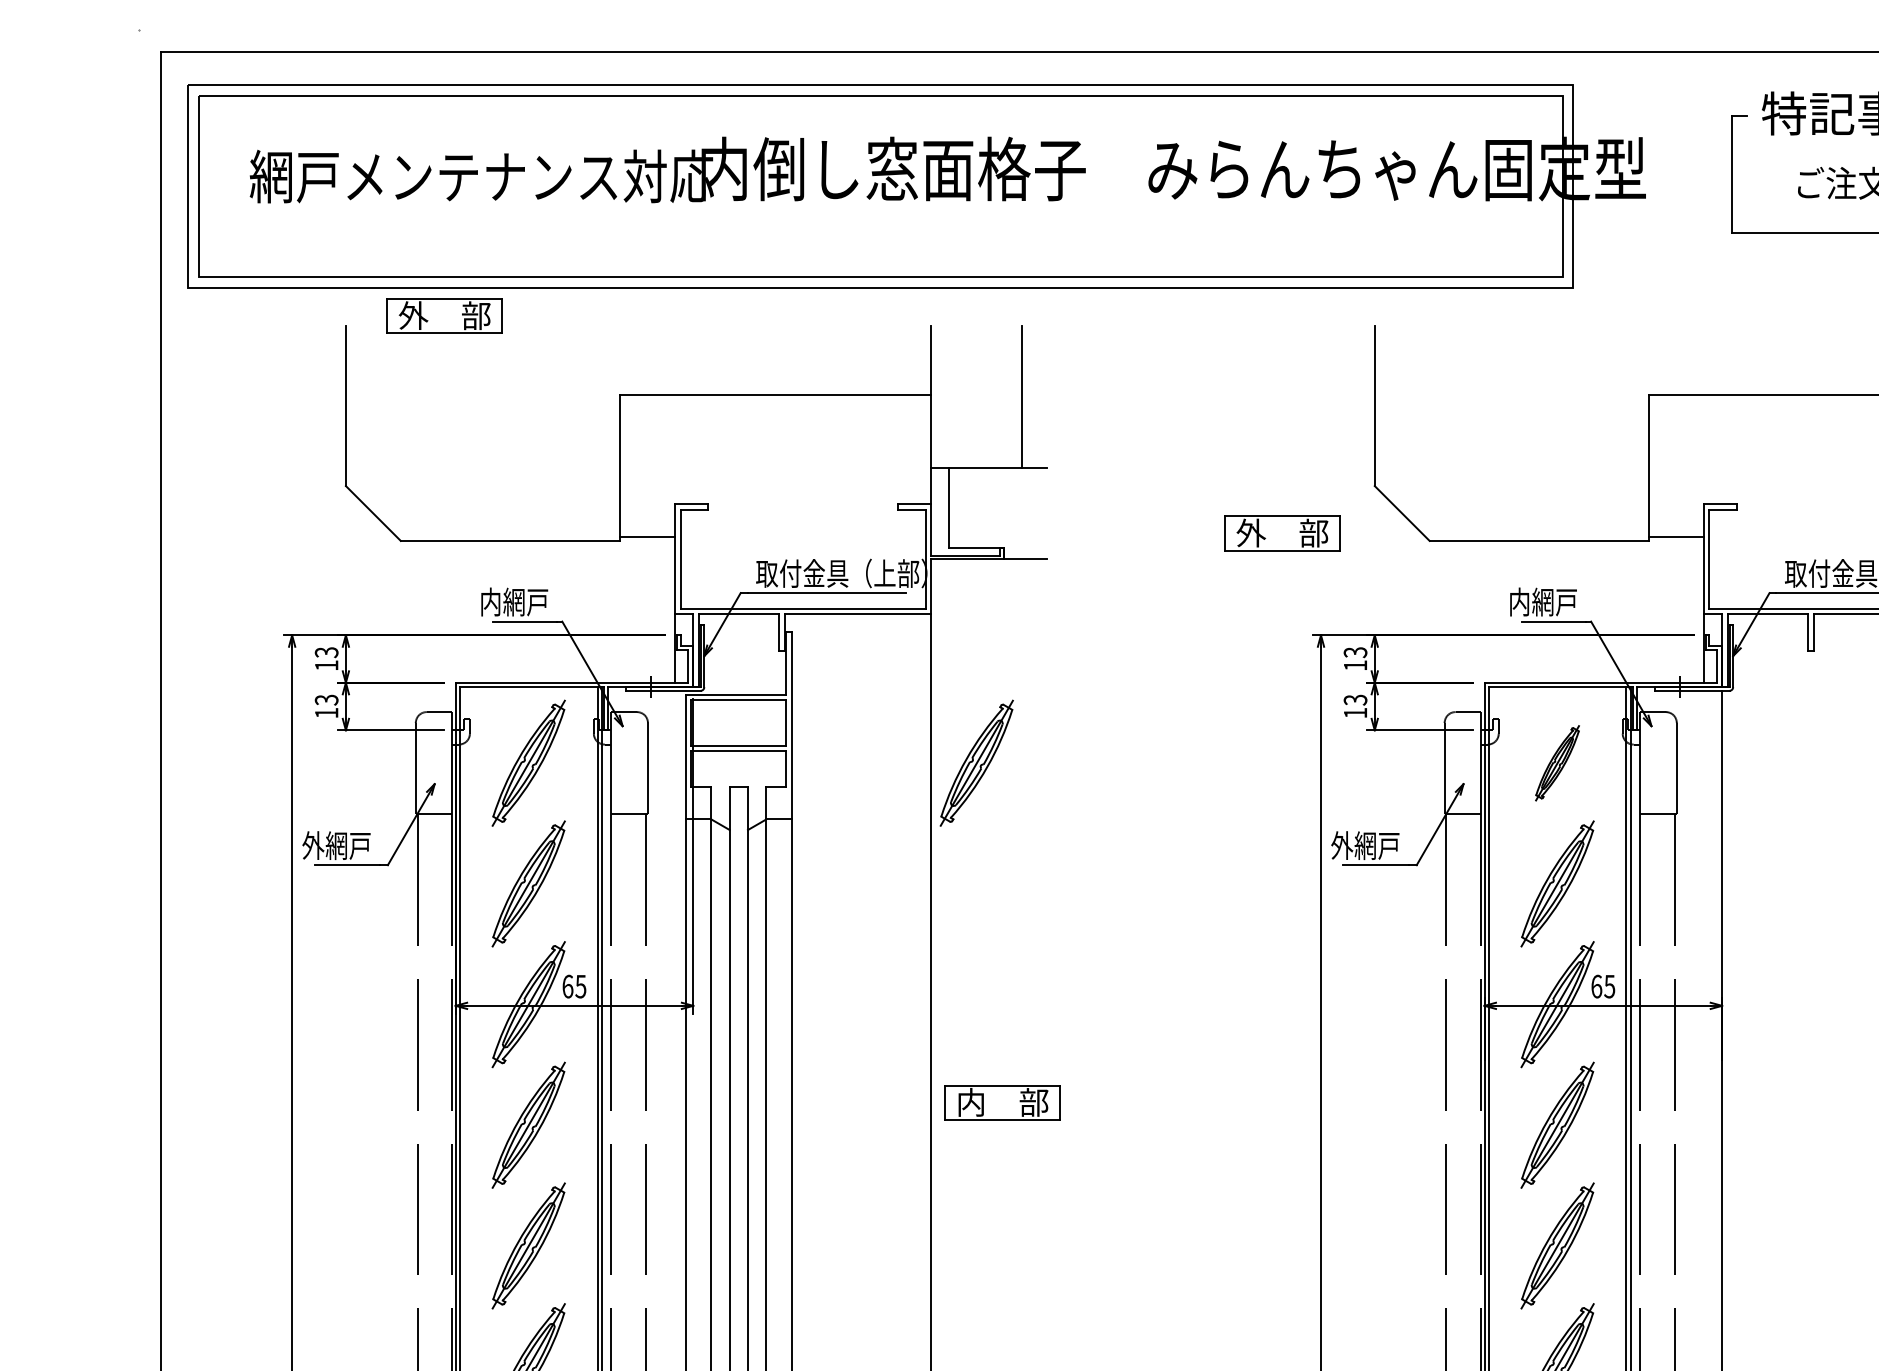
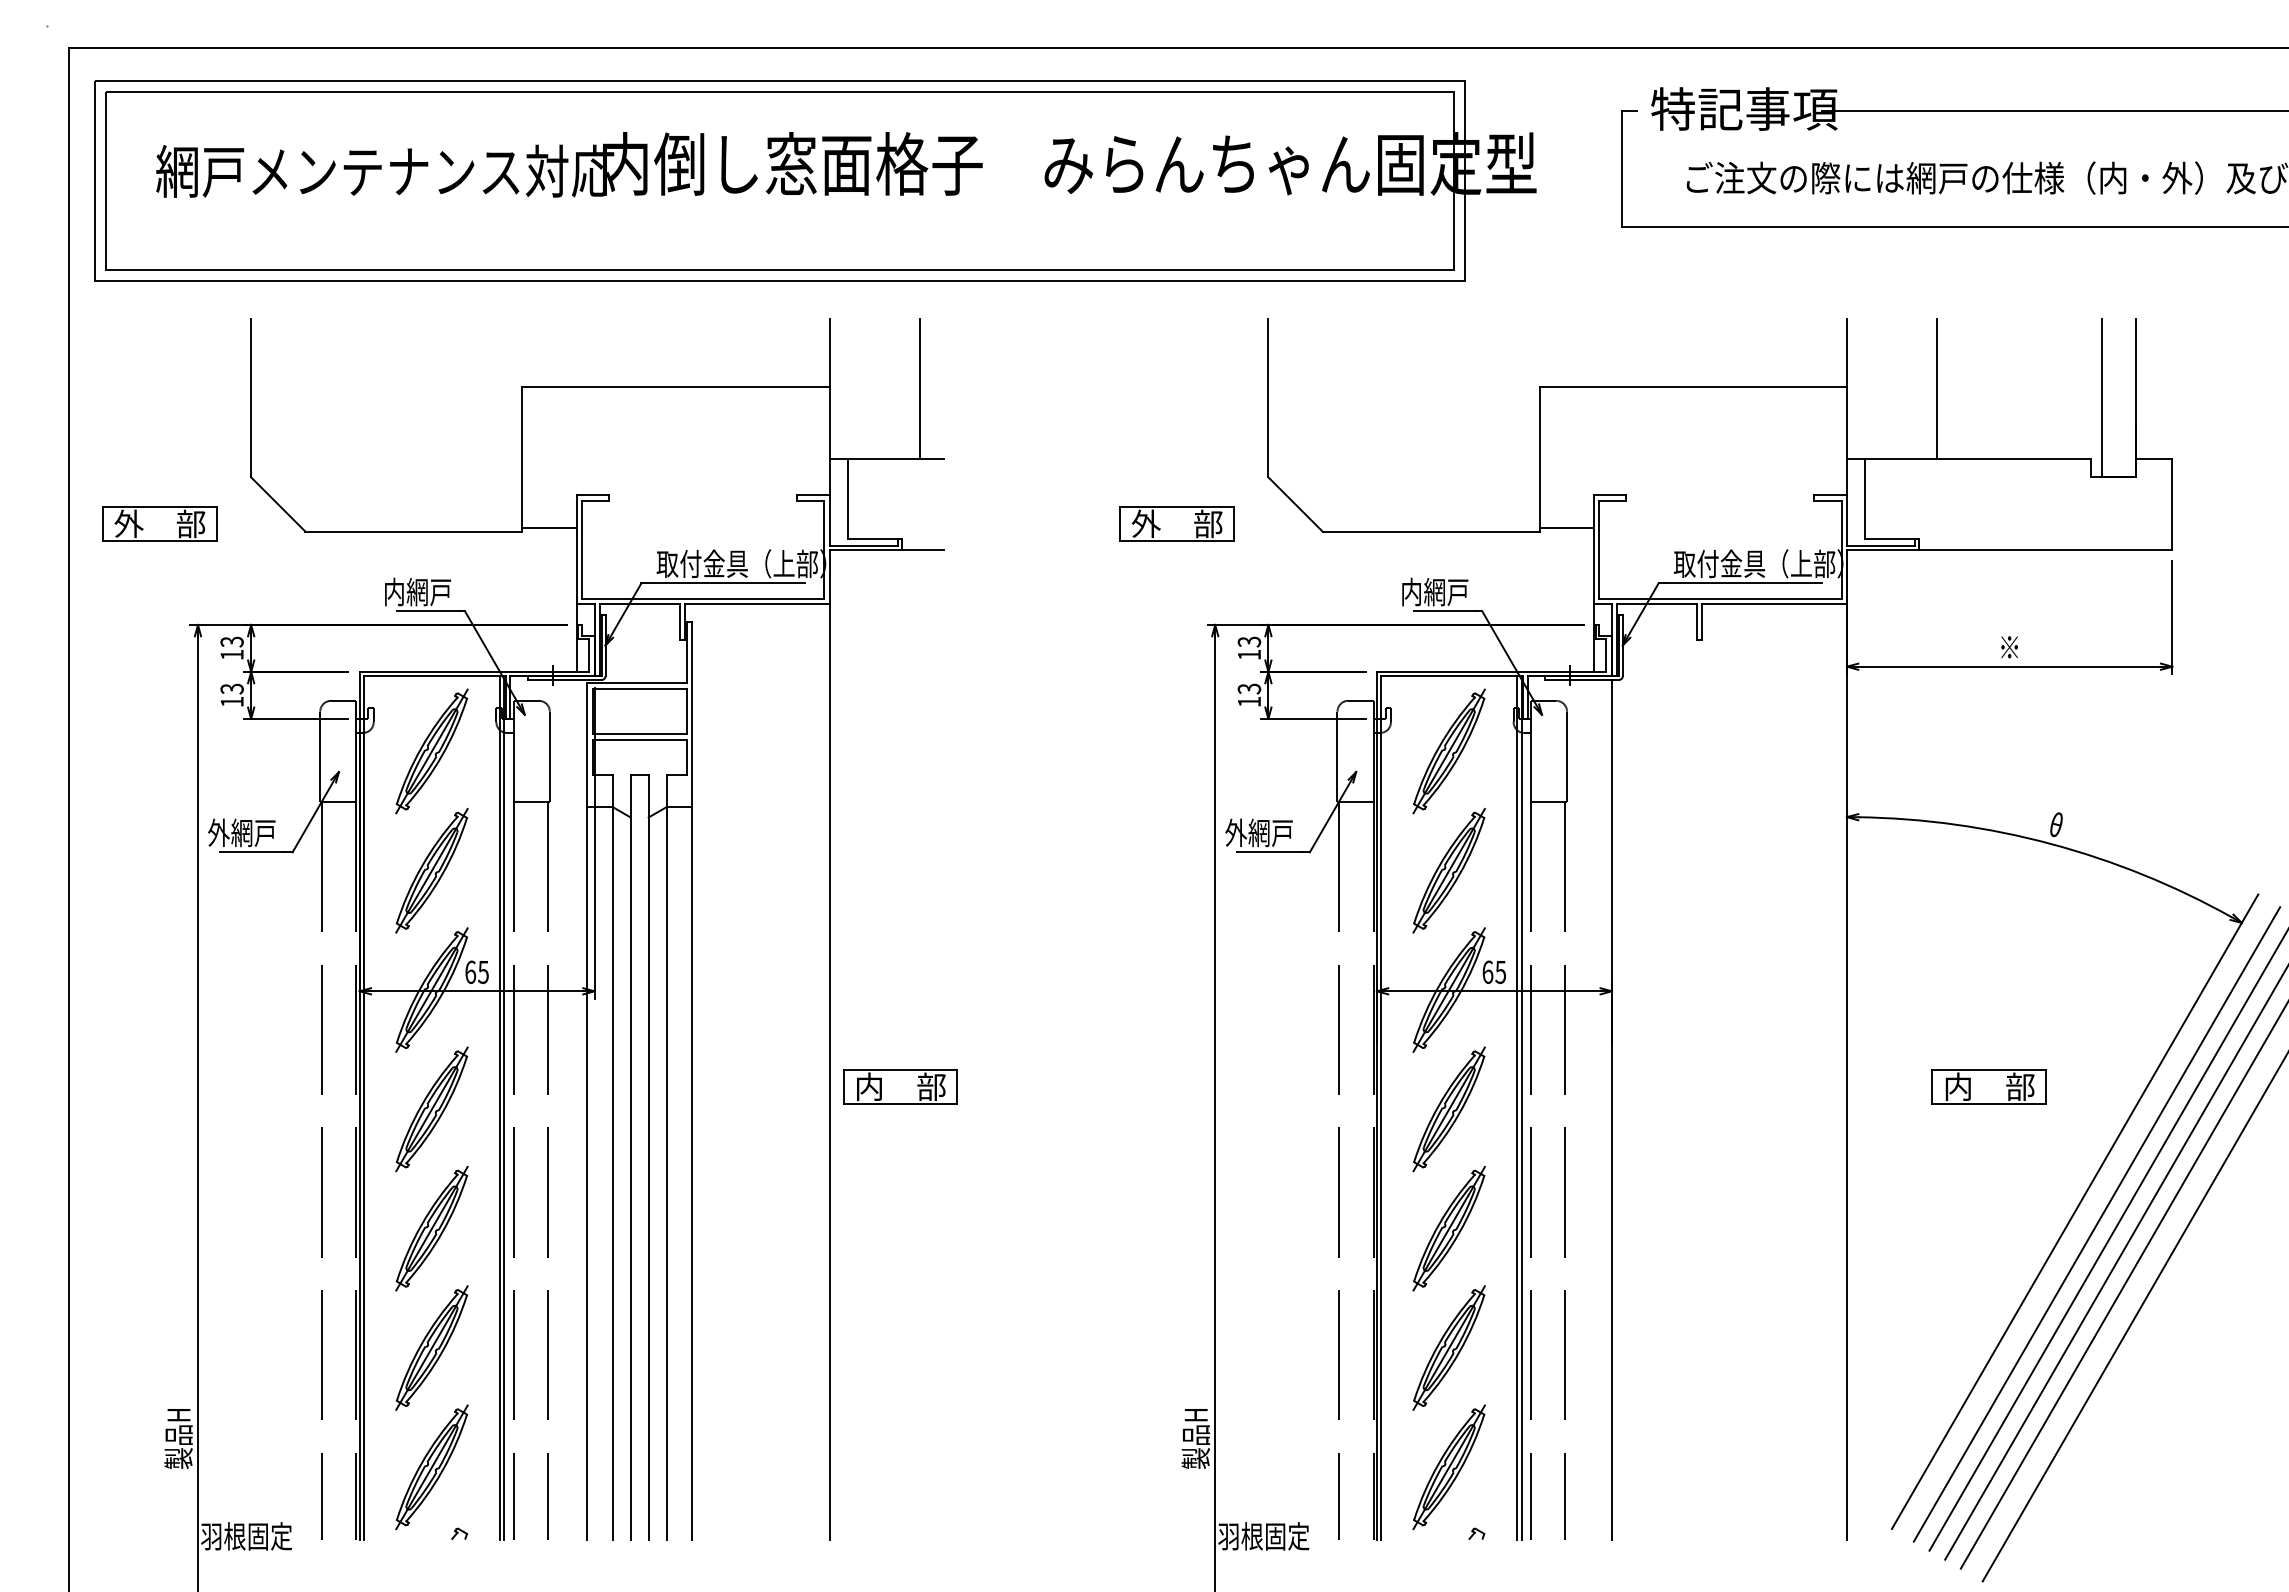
part: (444, 315) -> (159, 523), moved
part: (976, 763) -> (874, 751), removed
part: (1556, 763) -> (1448, 751), size x1.67

